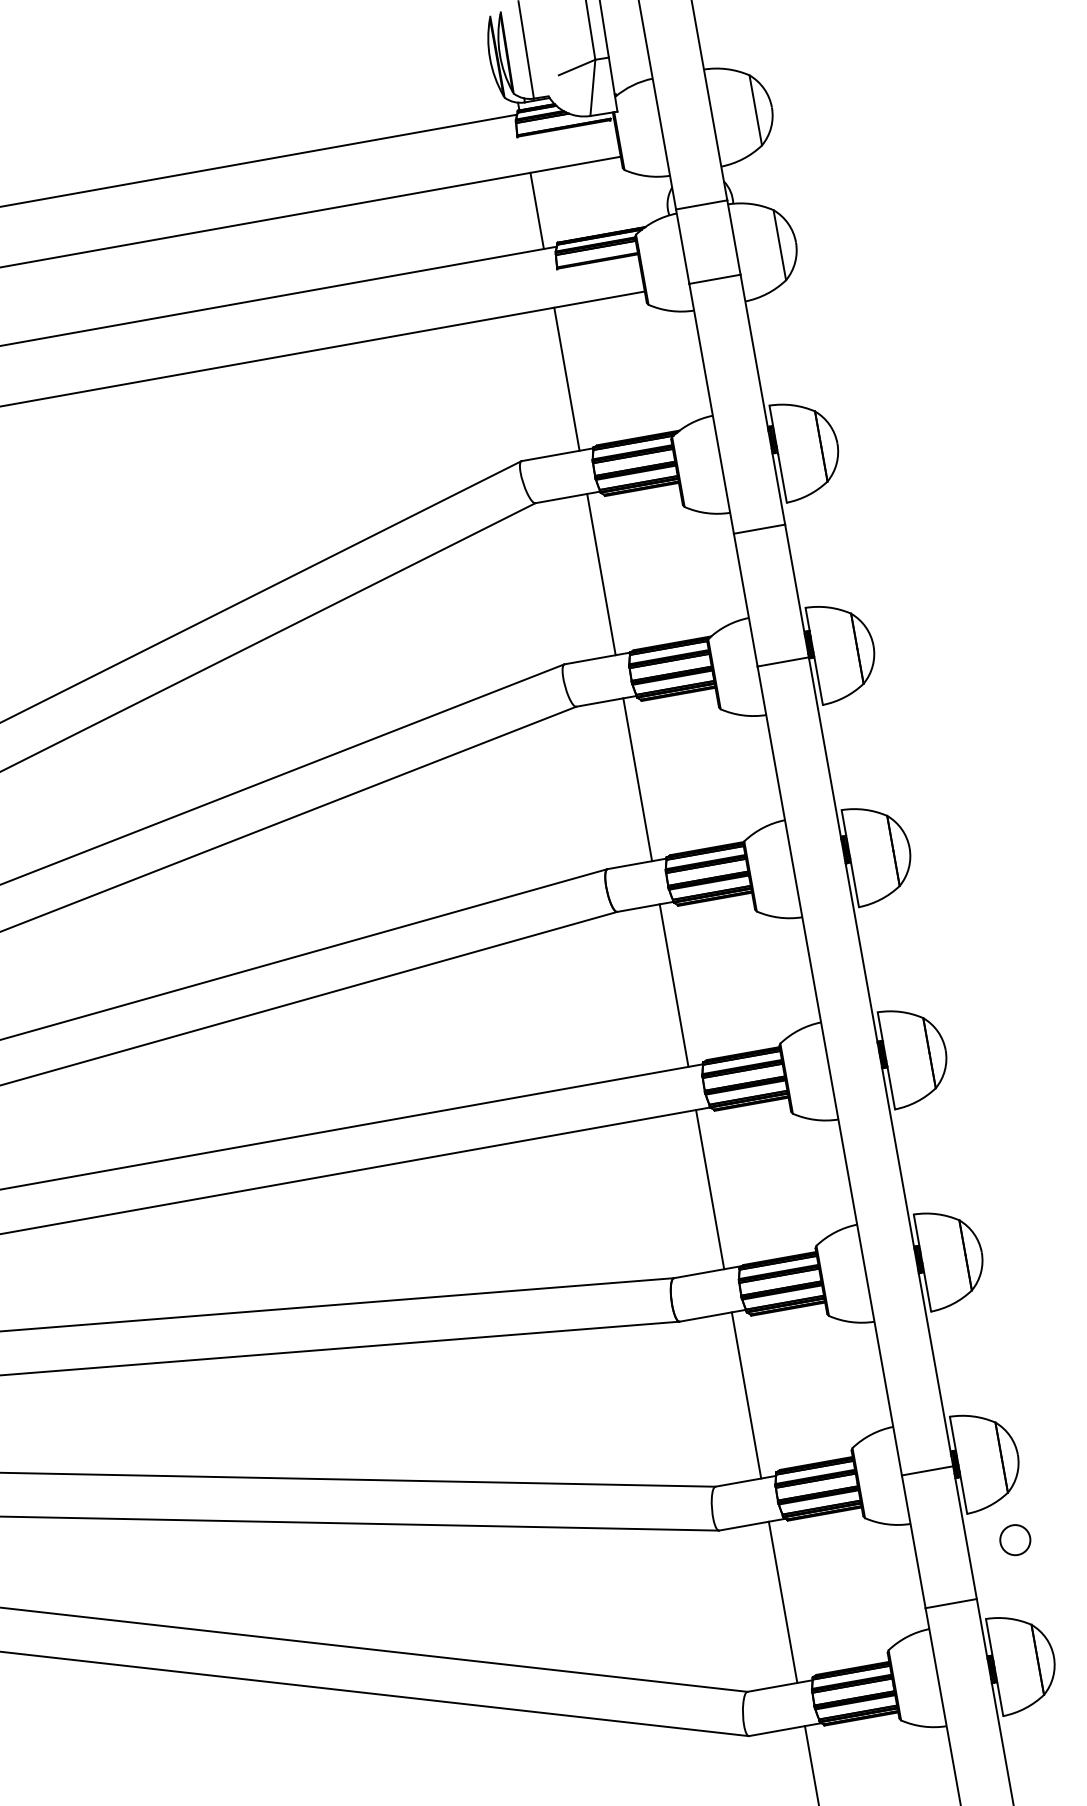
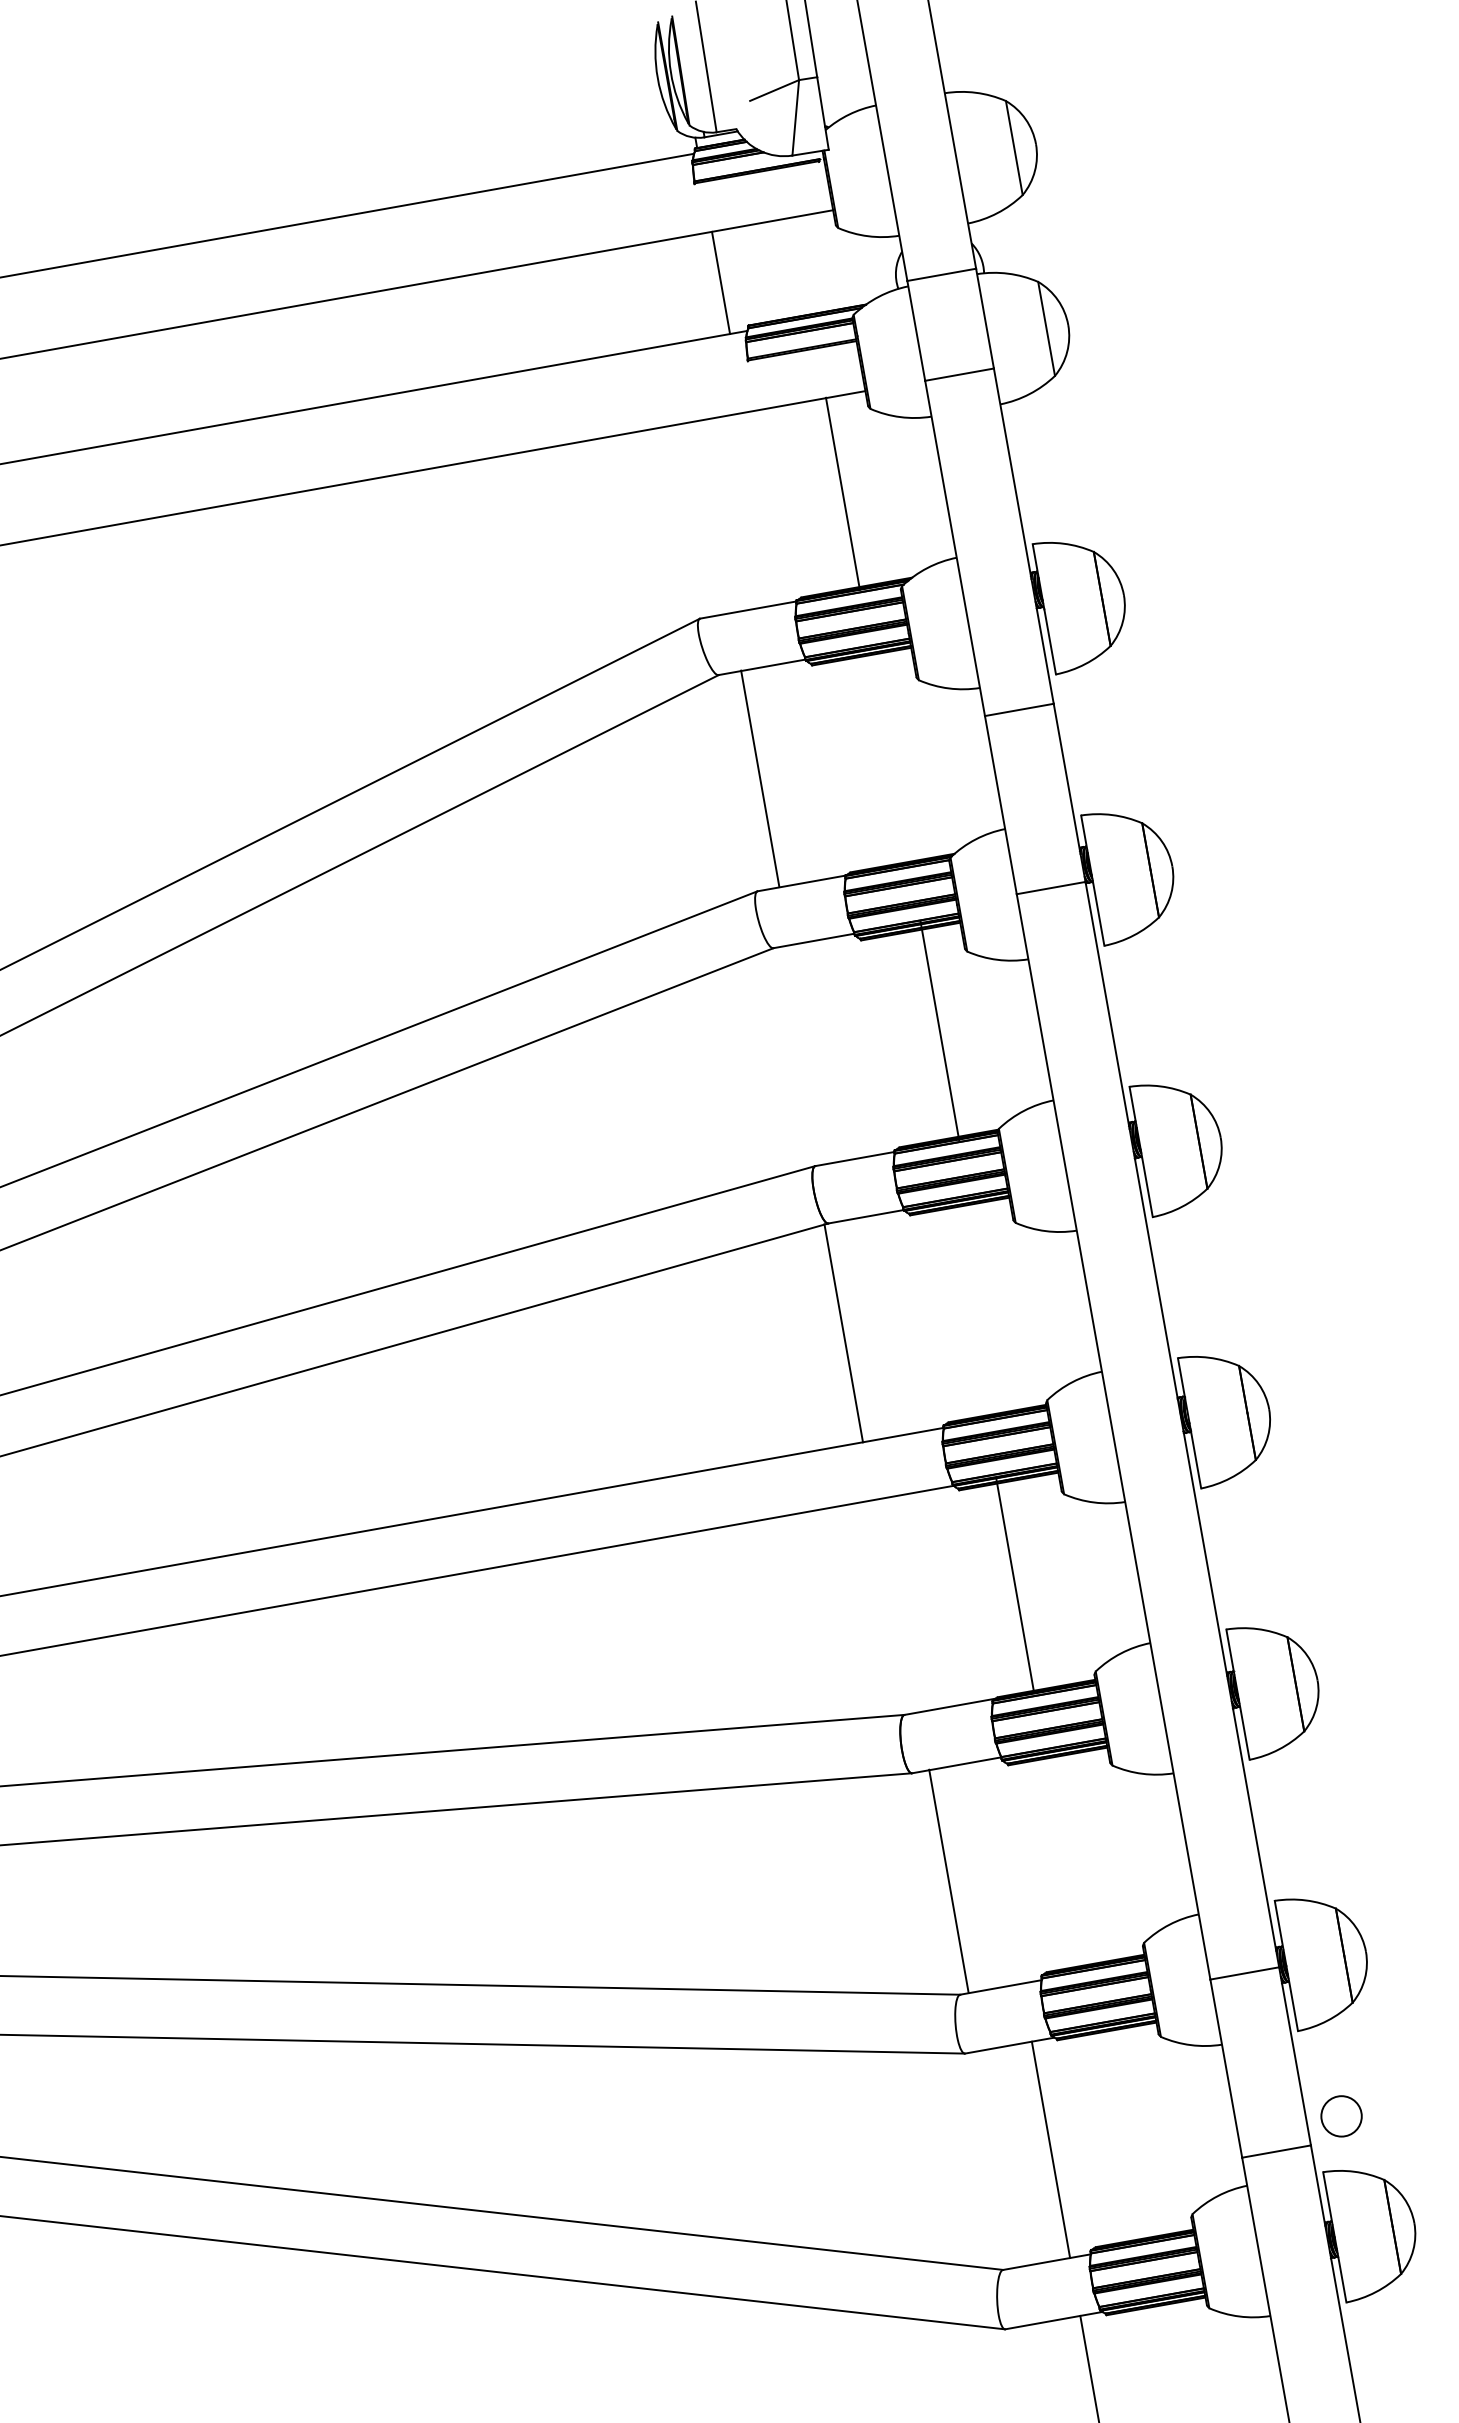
line: (566, 379) -> (842, 493), moved
line: (601, 574) -> (760, 778), moved
line: (637, 779) -> (939, 1030), moved
line: (673, 985) -> (843, 1333), moved
line: (709, 1189) -> (1014, 1584), moved
line: (746, 1394) -> (948, 1880), moved
circle: (1015, 1540) -> (1341, 2116), moved

